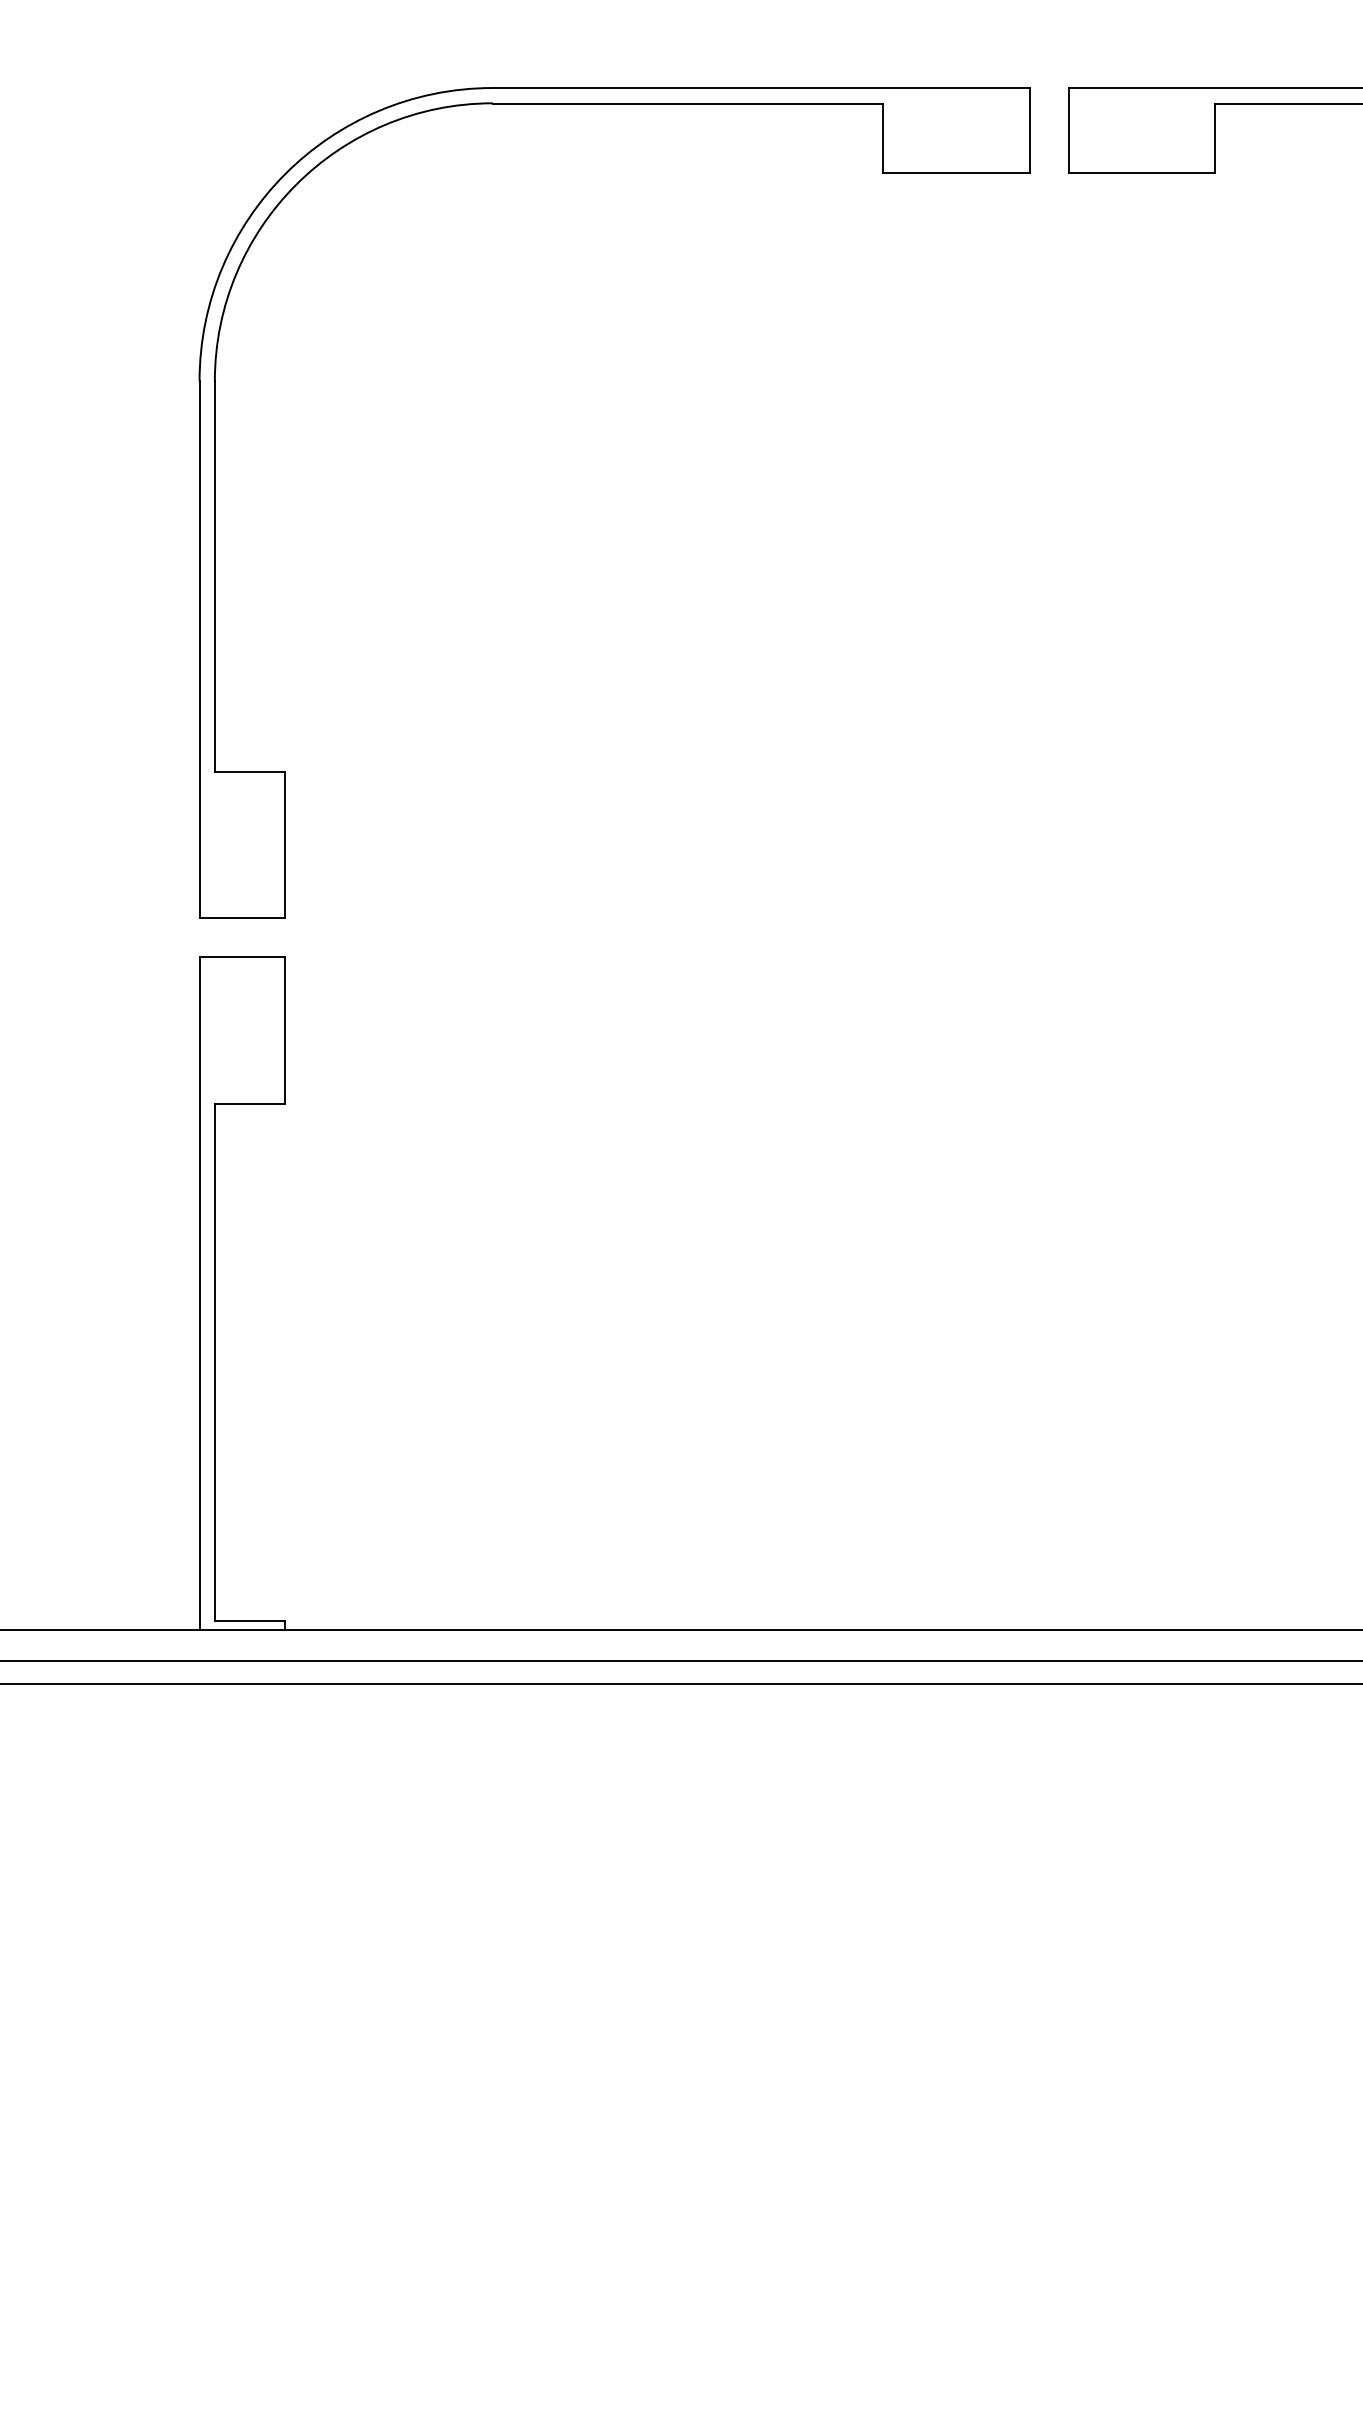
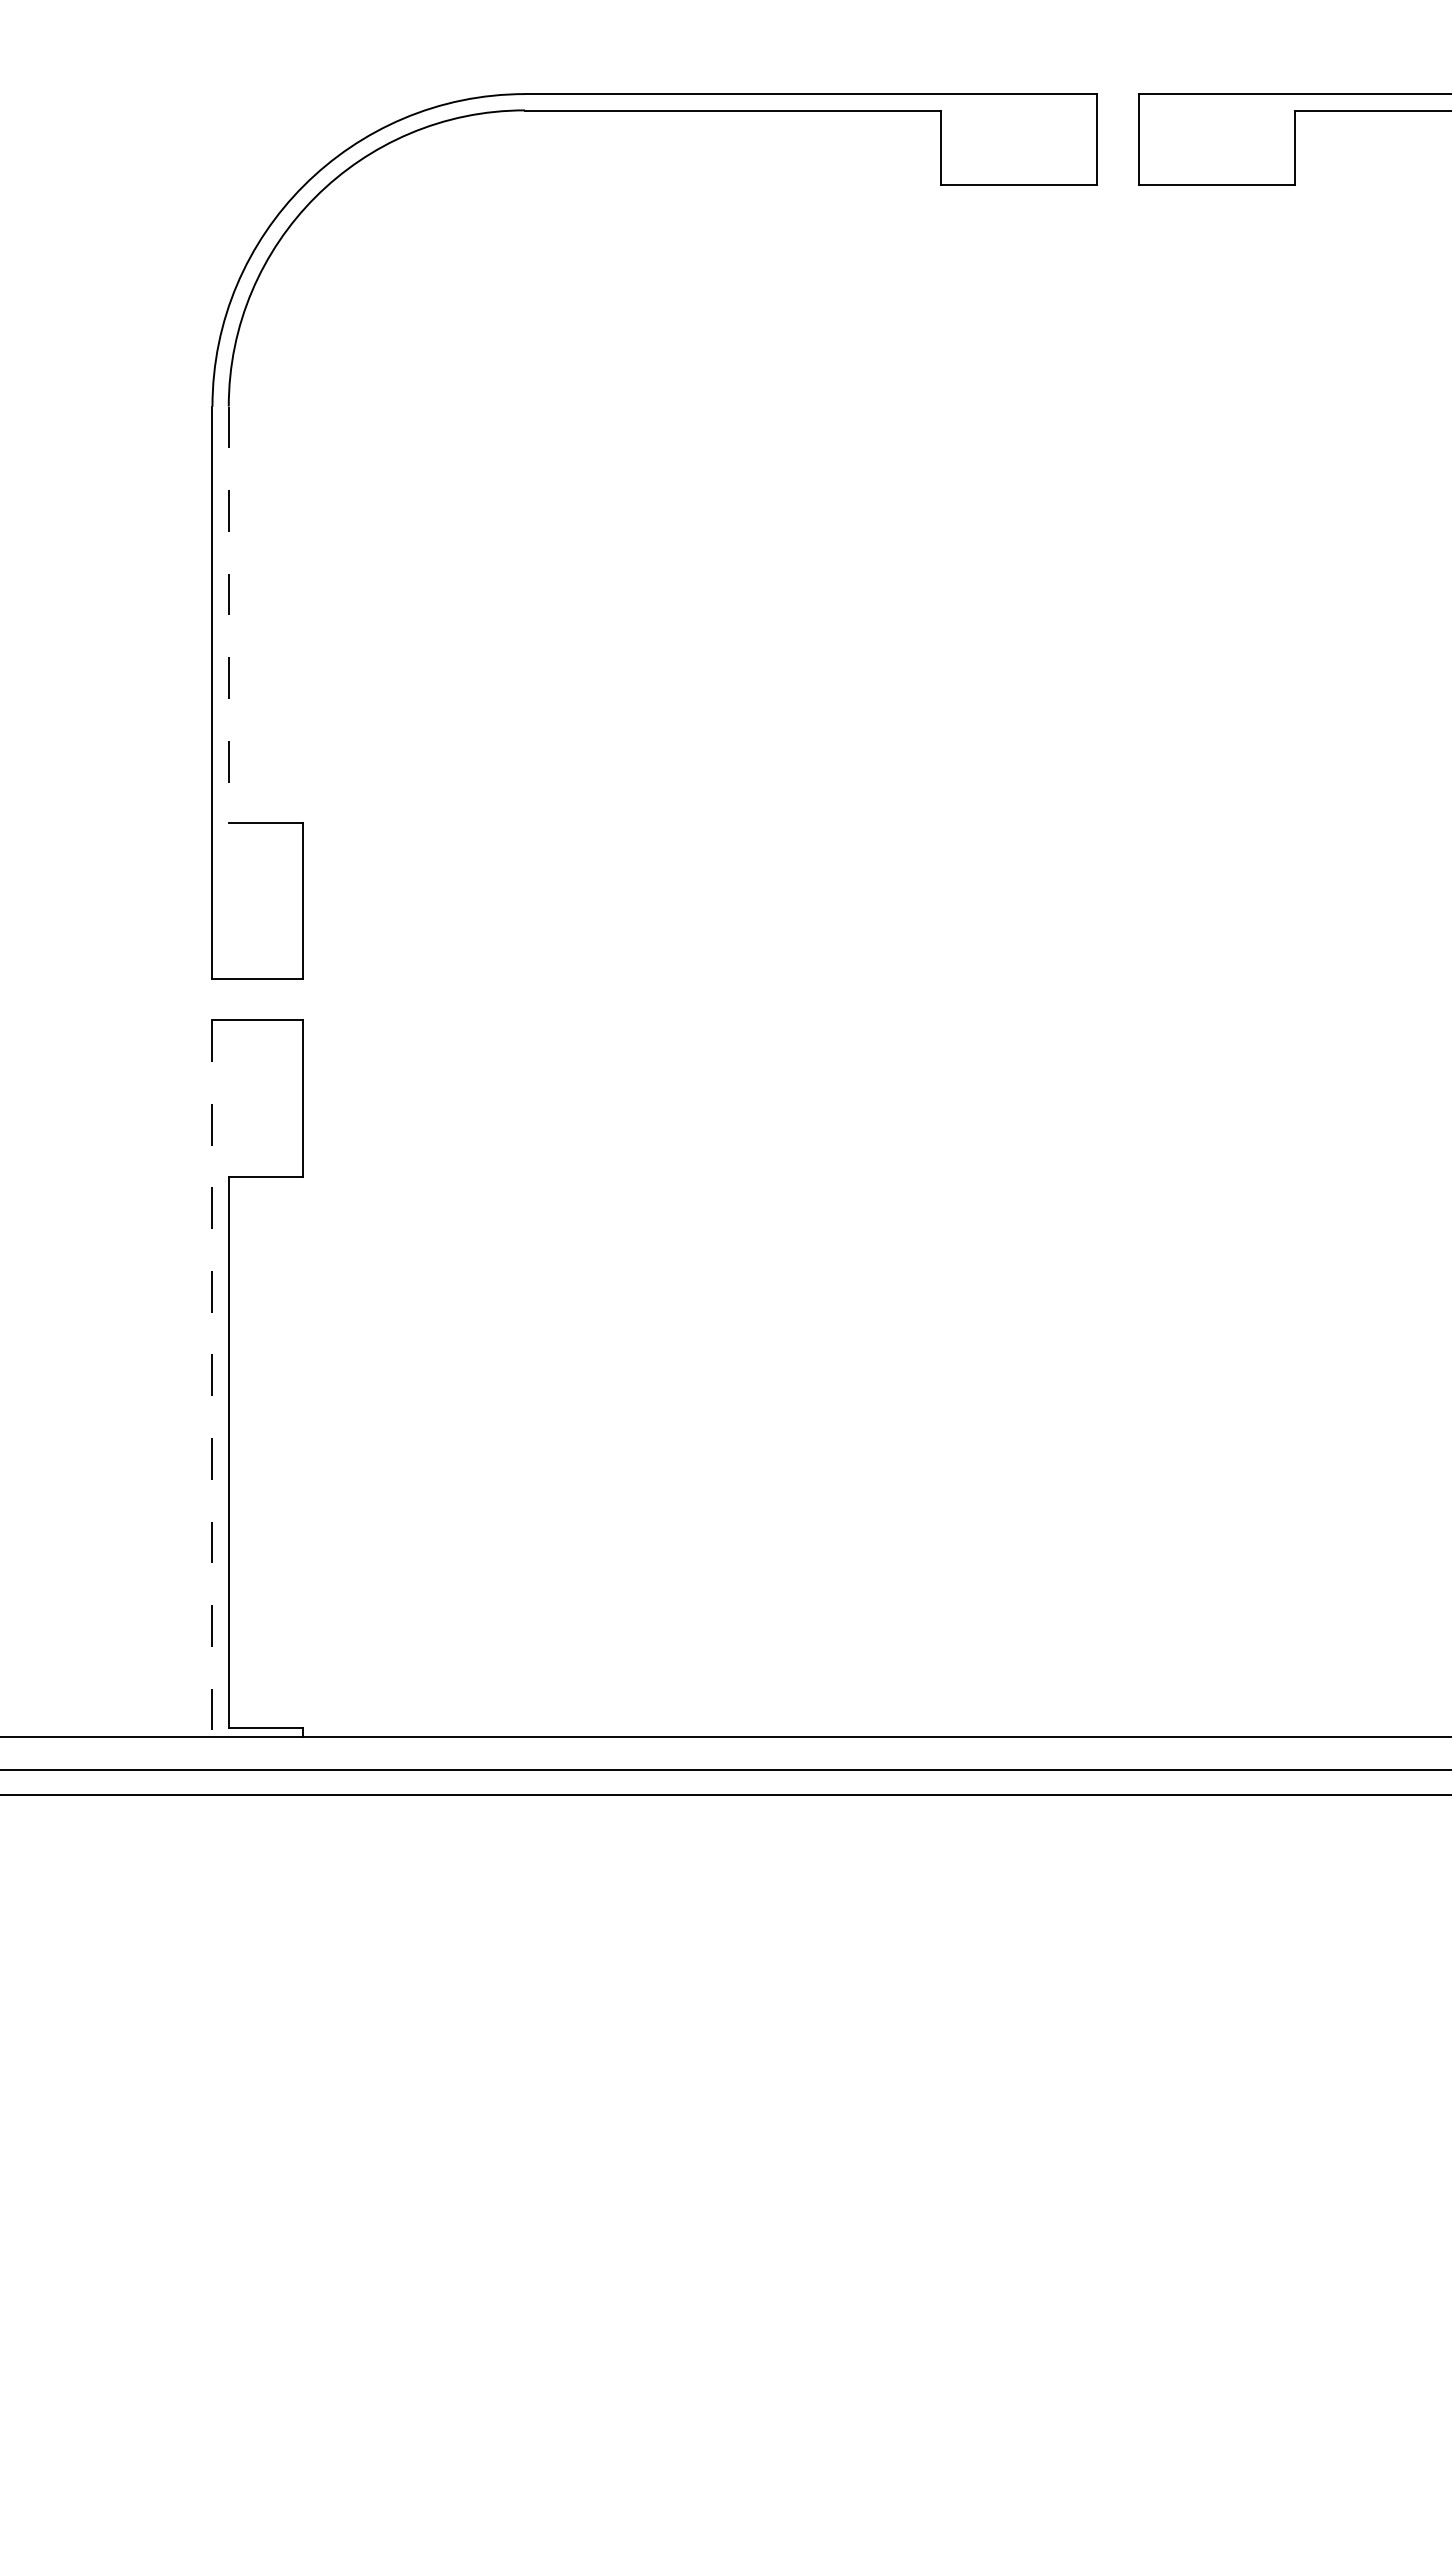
line: (215, 577) -> (229, 615), solid -> dashed
line: (199, 1294) -> (212, 1379), solid -> dashed

